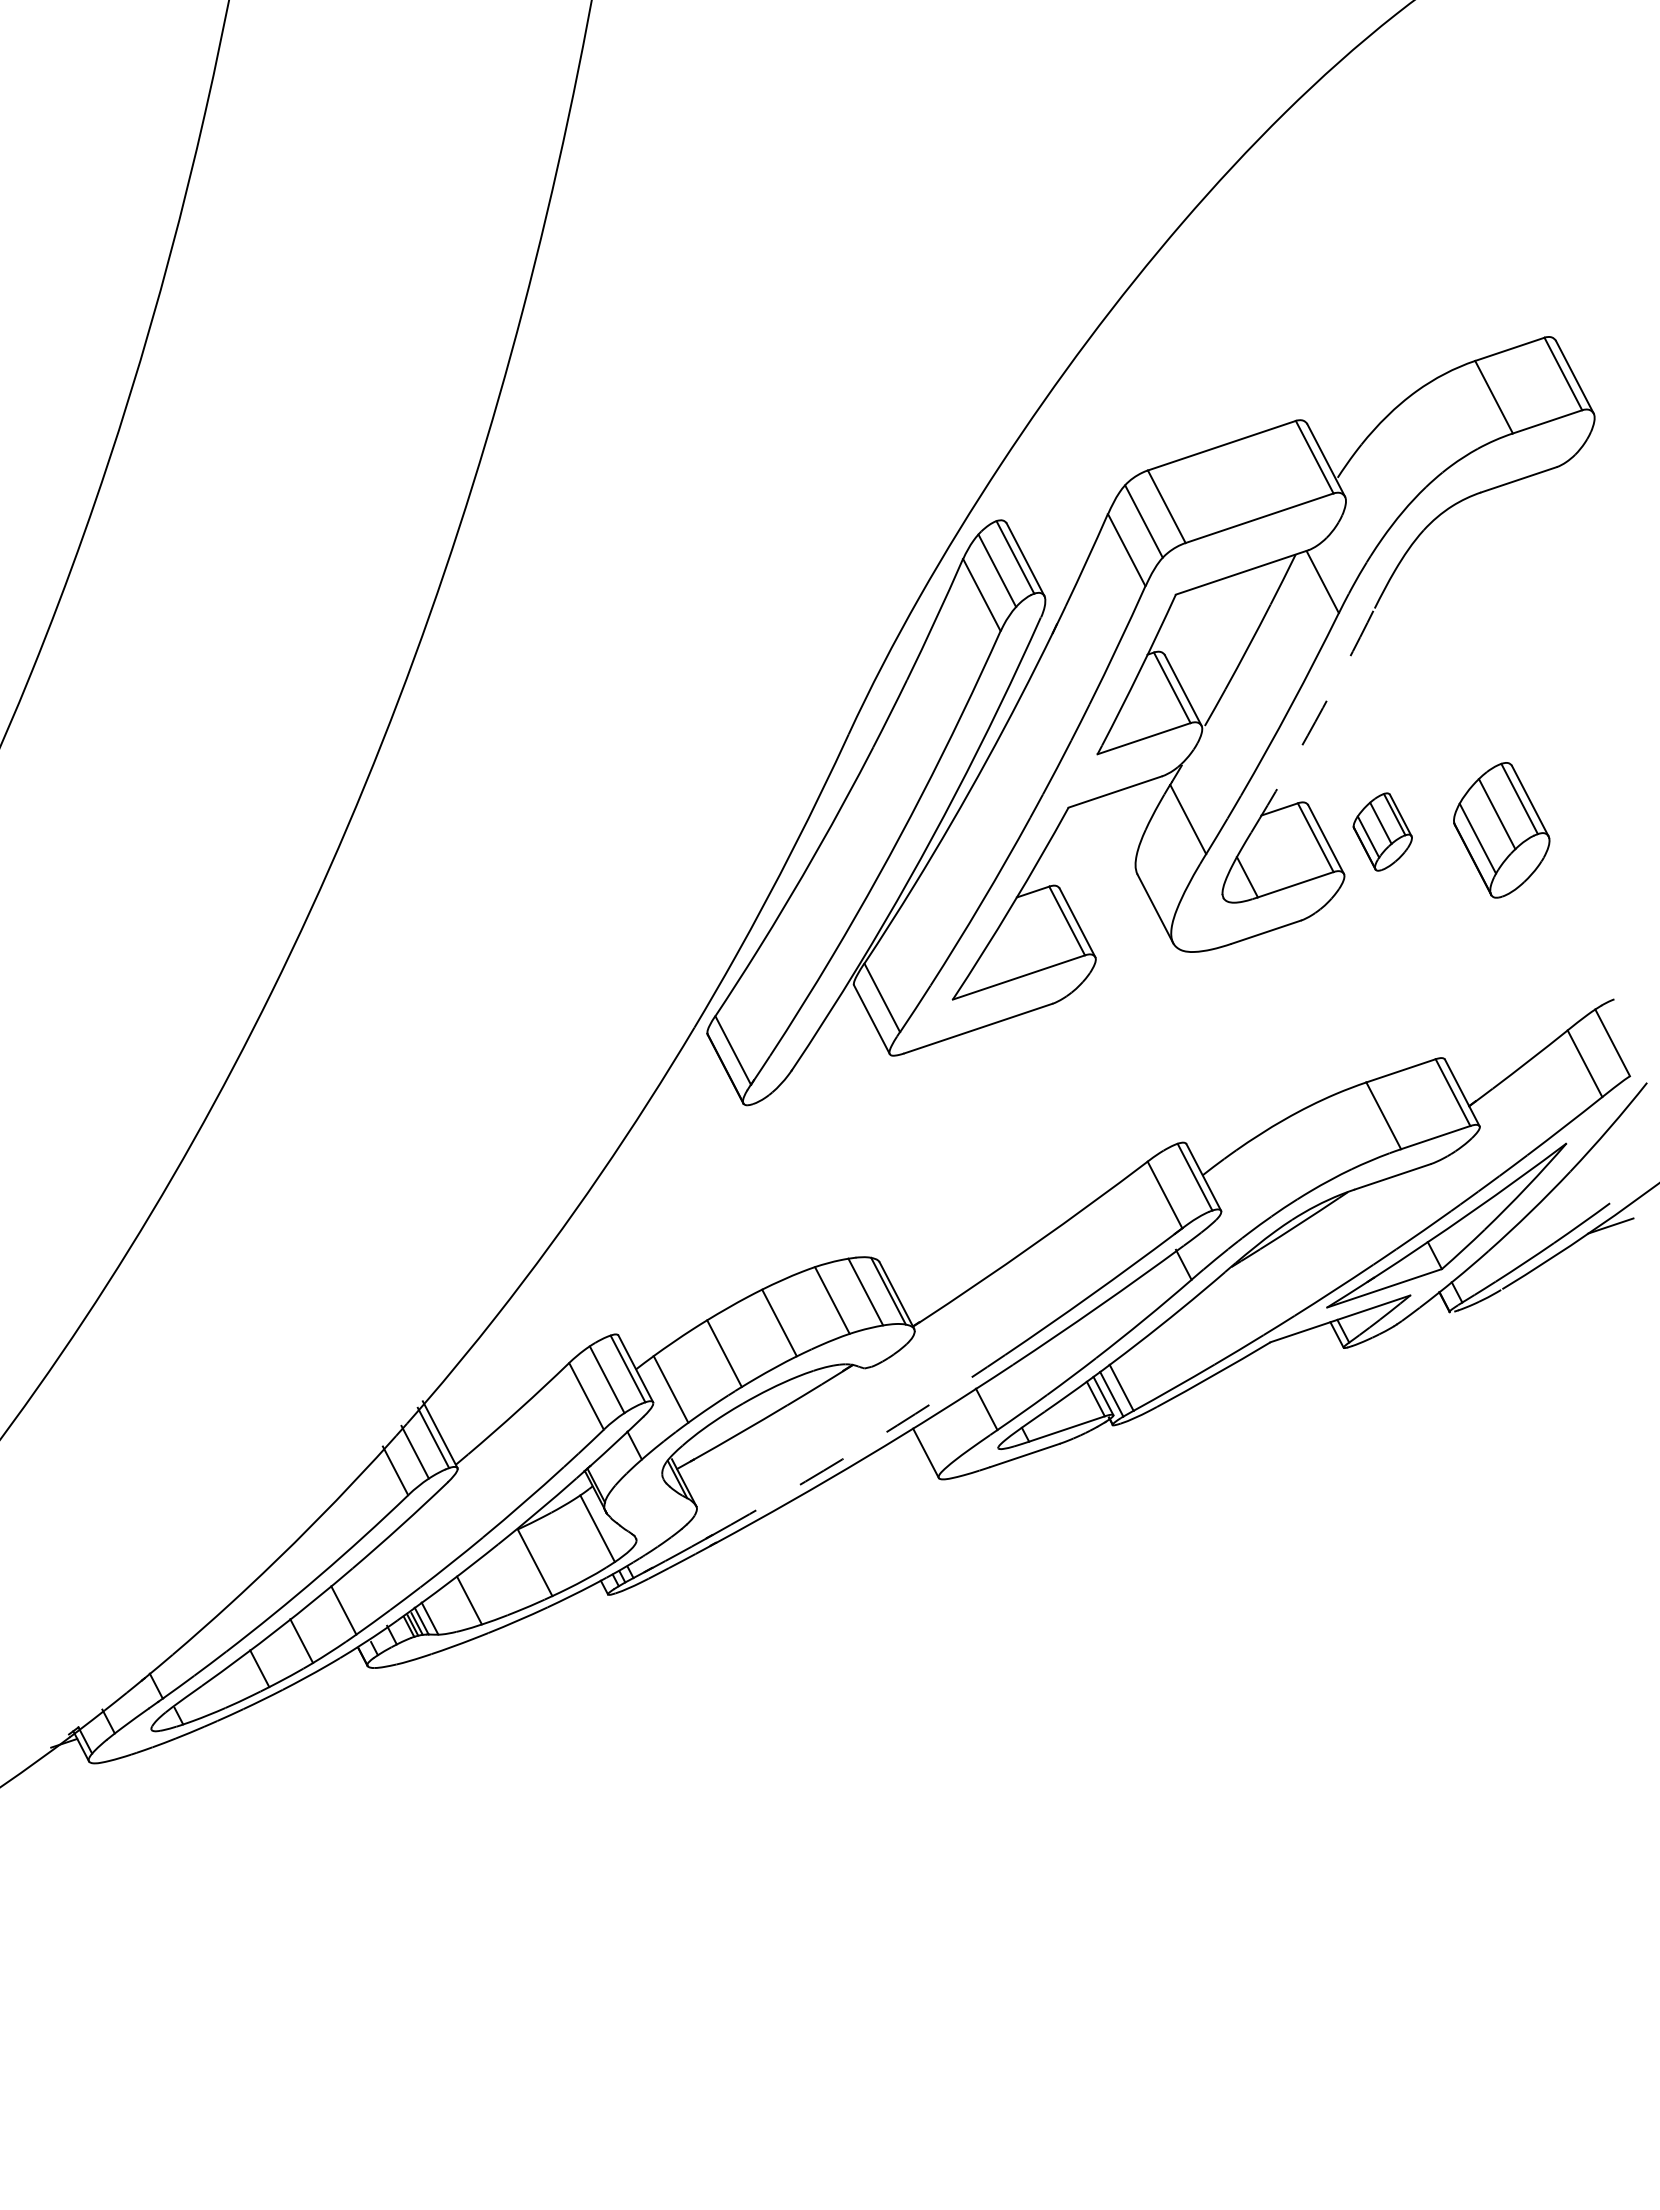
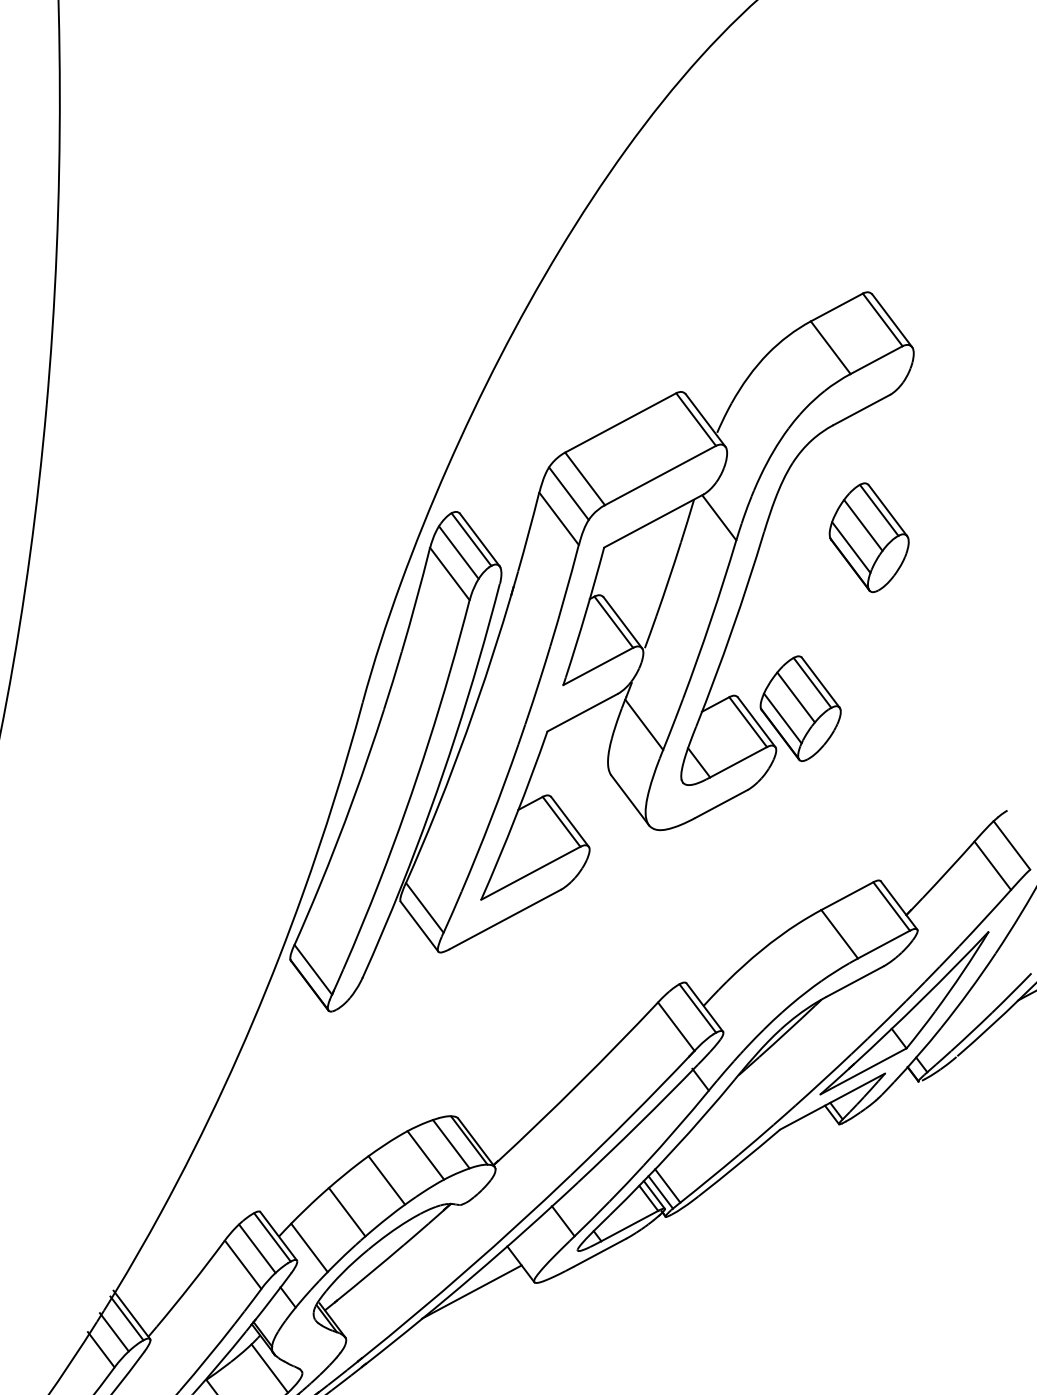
arc: (1315, 721) -> (732, 629), dashed -> solid
part: (1501, 830) -> (868, 537), moved
part: (1382, 831) -> (800, 708), size x1.67
arc: (860, 1448) -> (468, 1269), dashed -> solid
line: (859, 1476) -> (471, 1291), added

